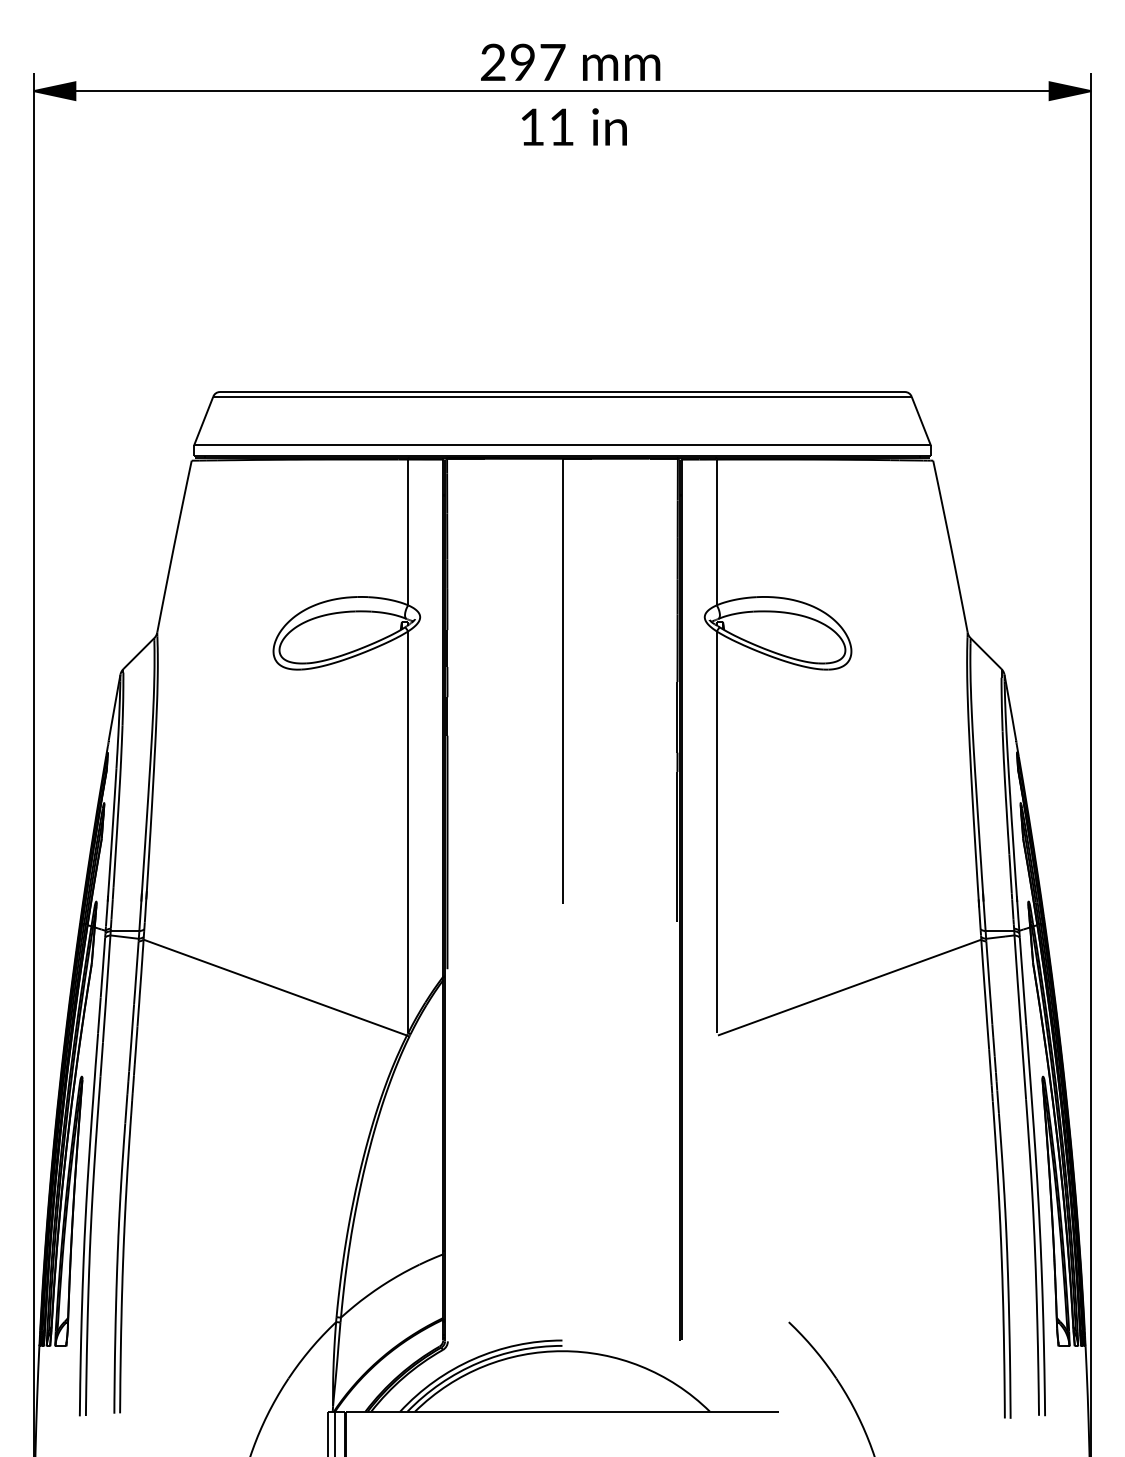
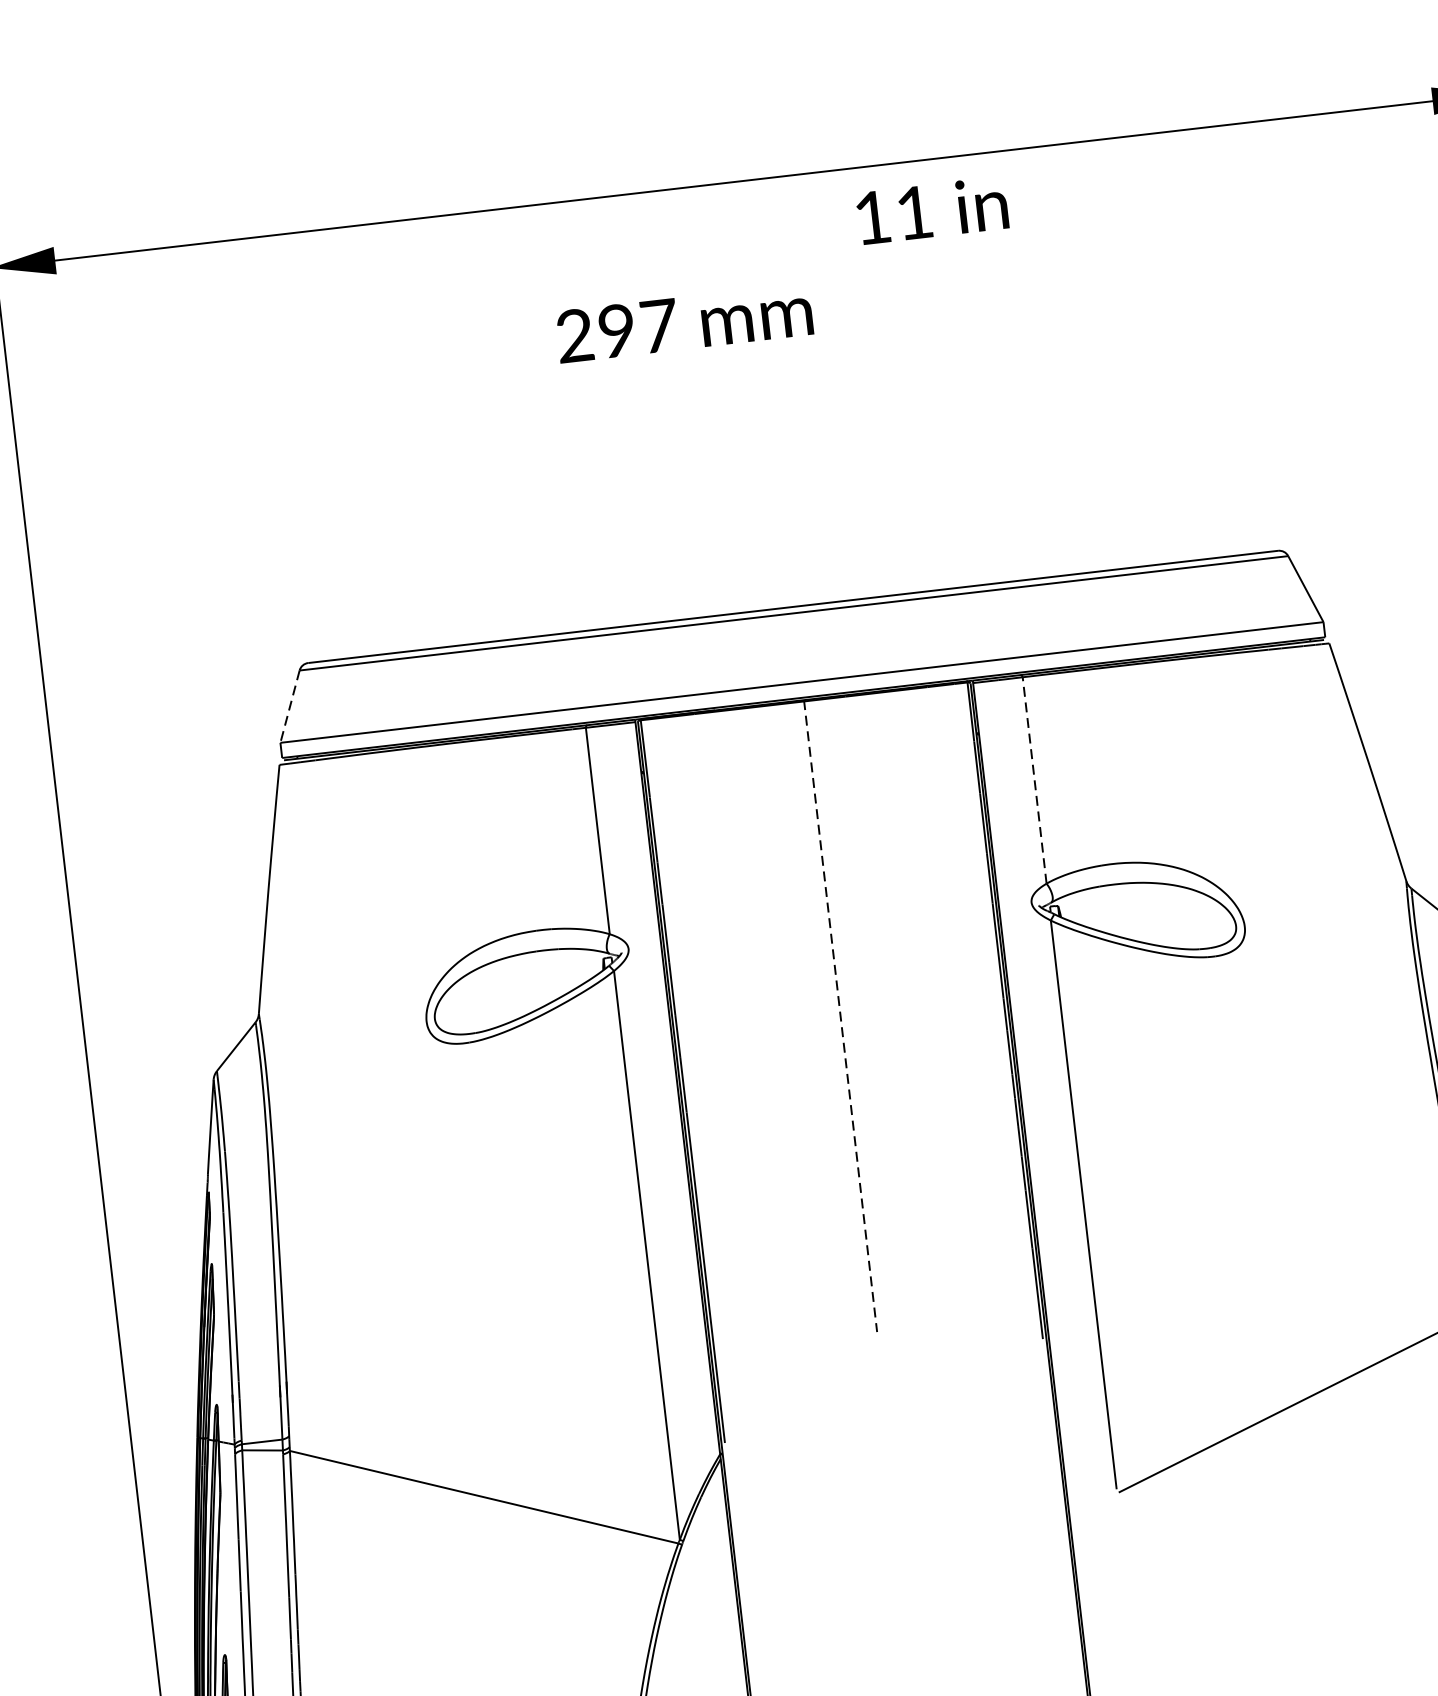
text: (570, 61) -> (684, 321), moved
text: (574, 126) -> (932, 209), moved
line: (203, 421) -> (289, 707), solid -> dashed
line: (716, 532) -> (1034, 780), solid -> dashed
line: (562, 681) -> (840, 1016), solid -> dashed

